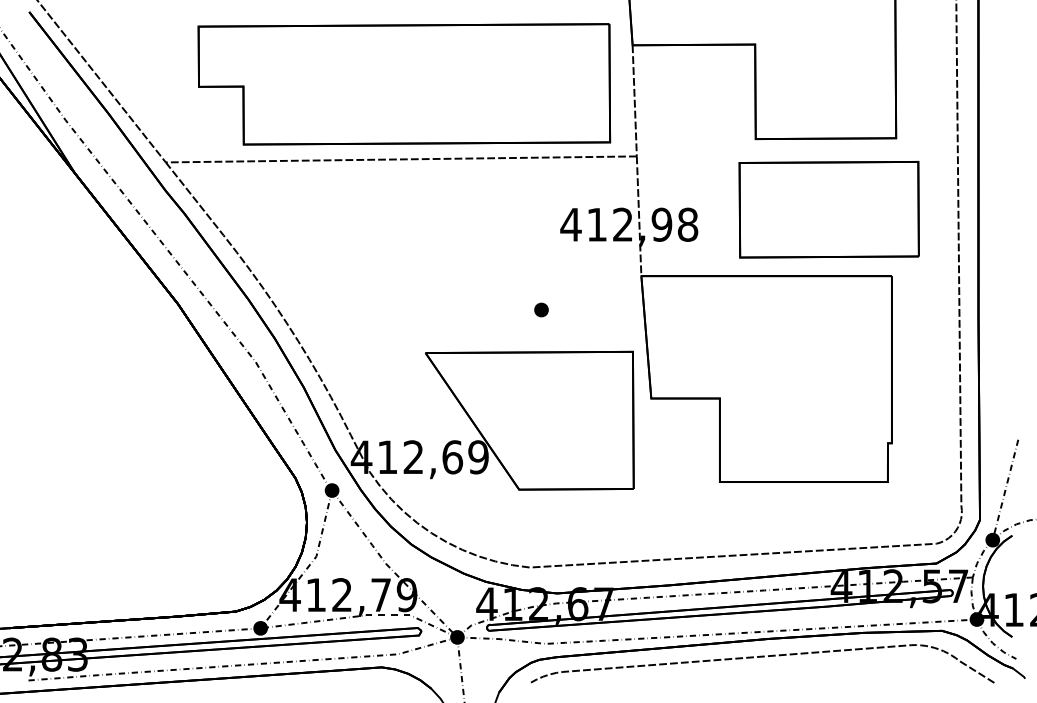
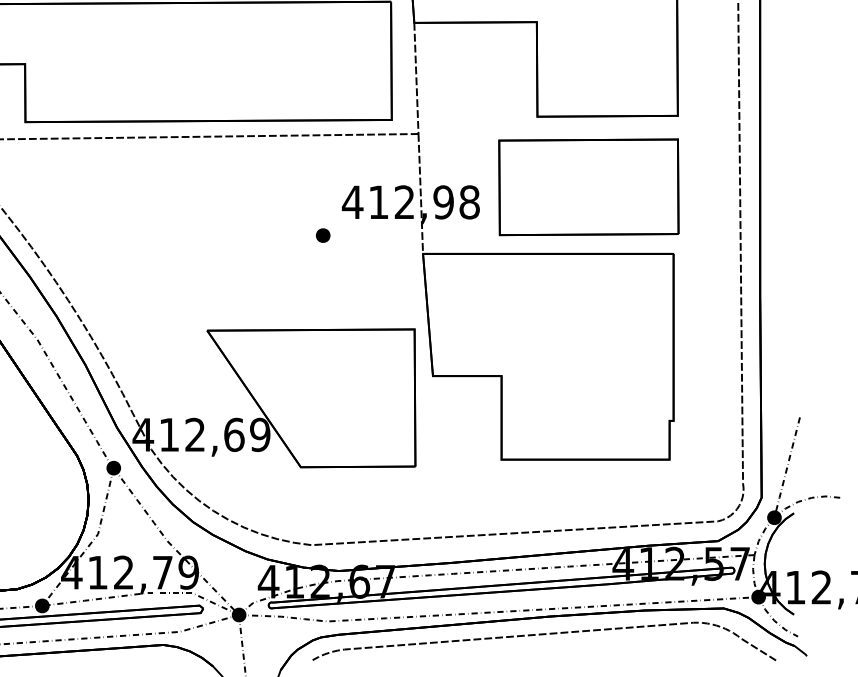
part: (828, 209) -> (588, 187), moved
part: (541, 309) -> (323, 235), moved

